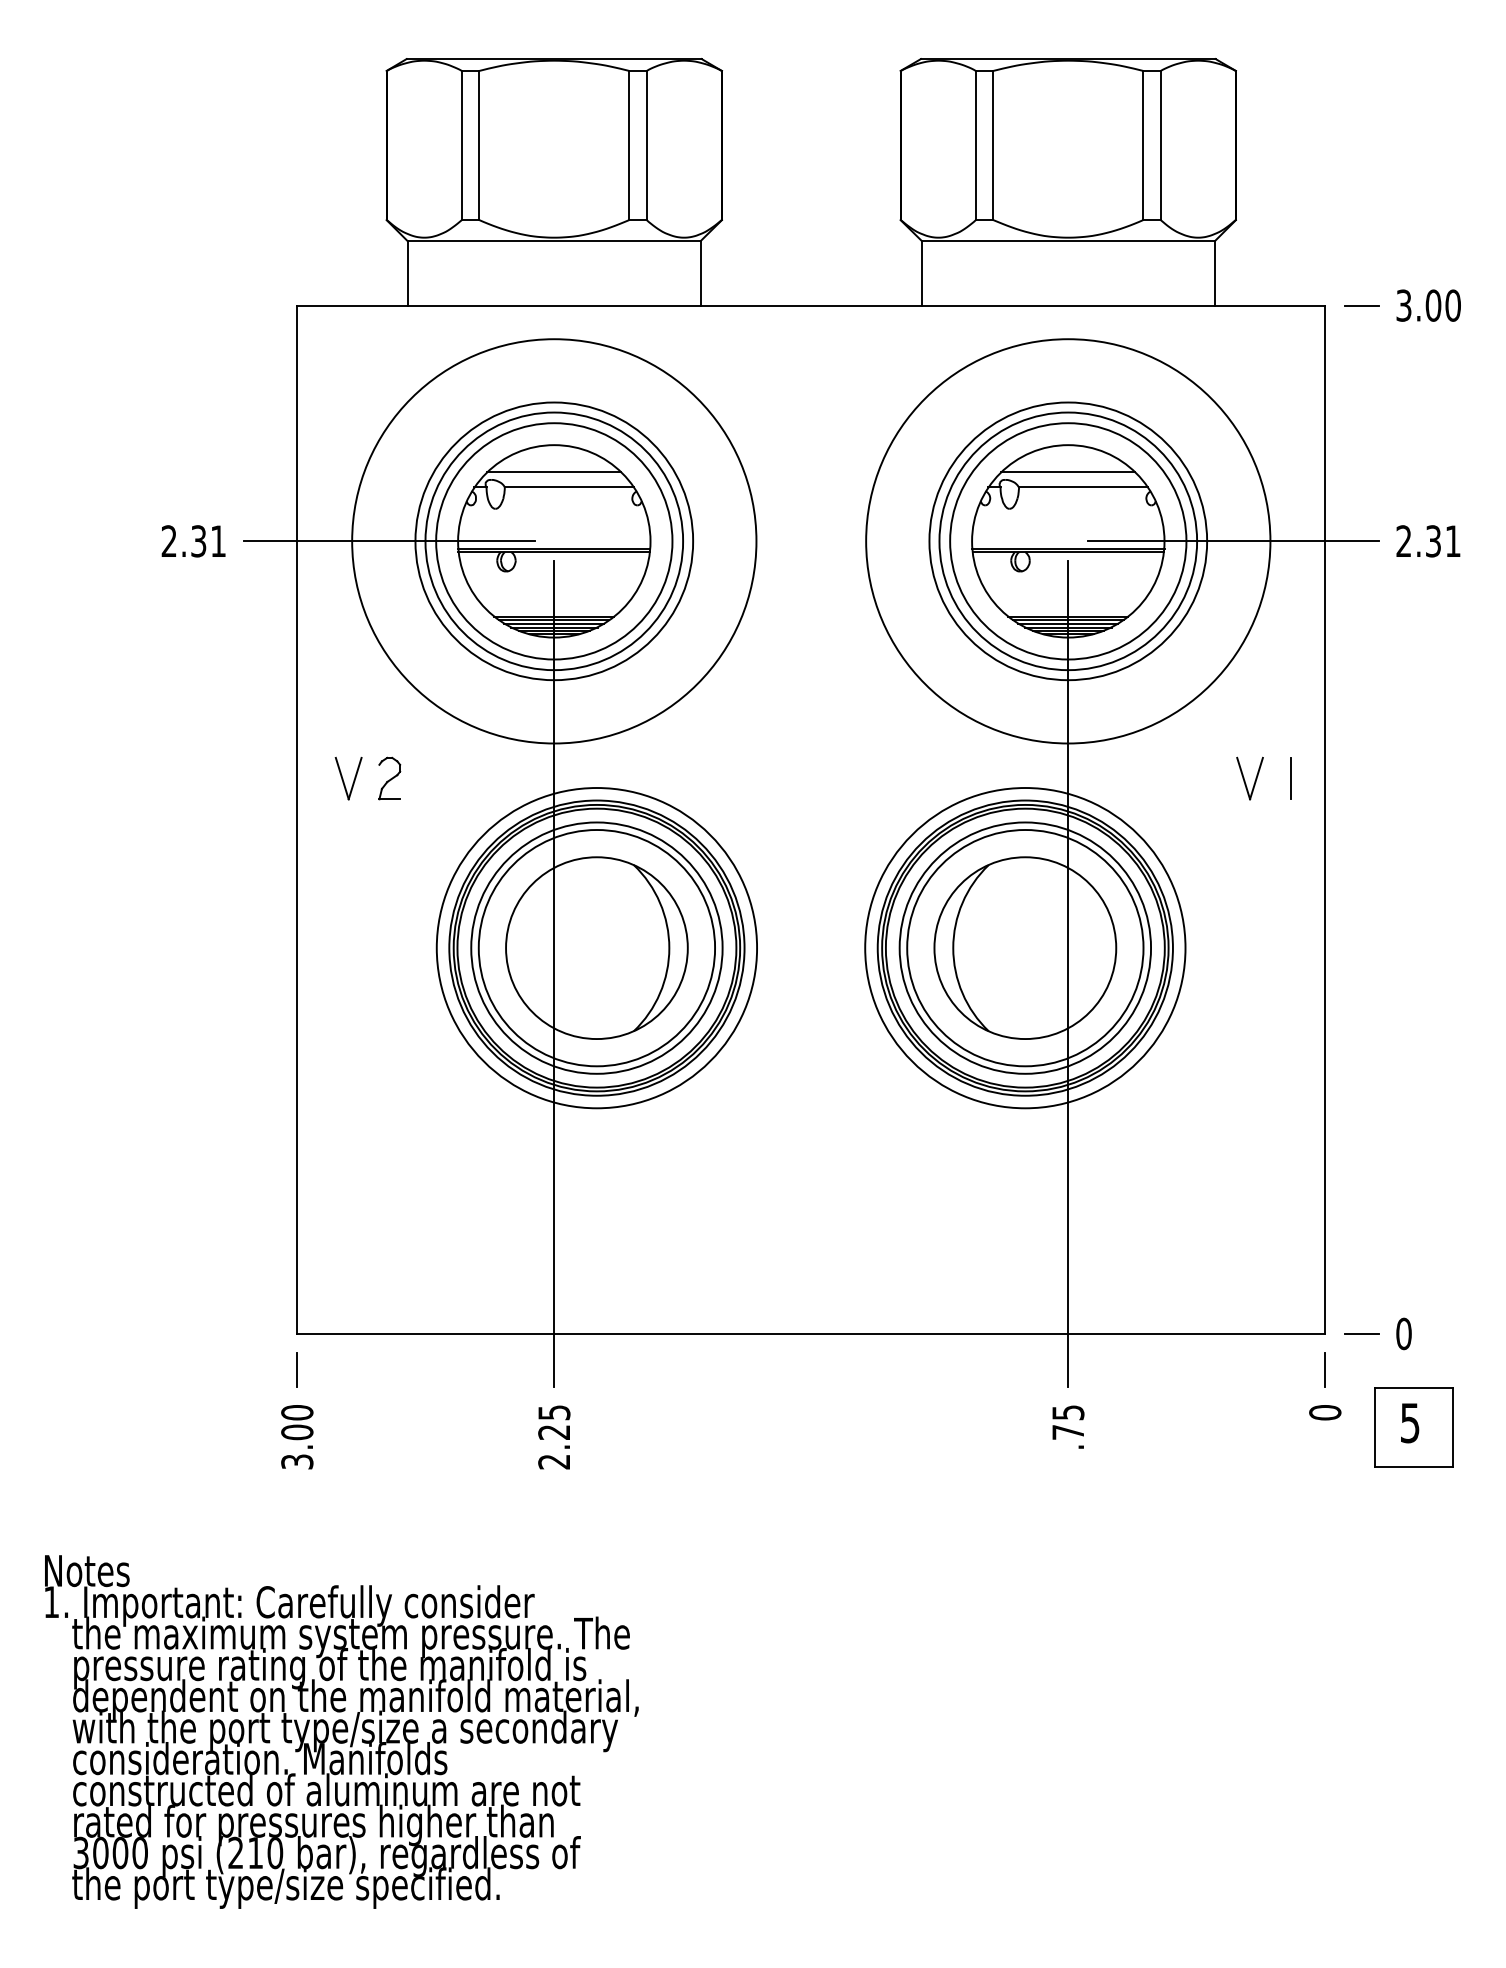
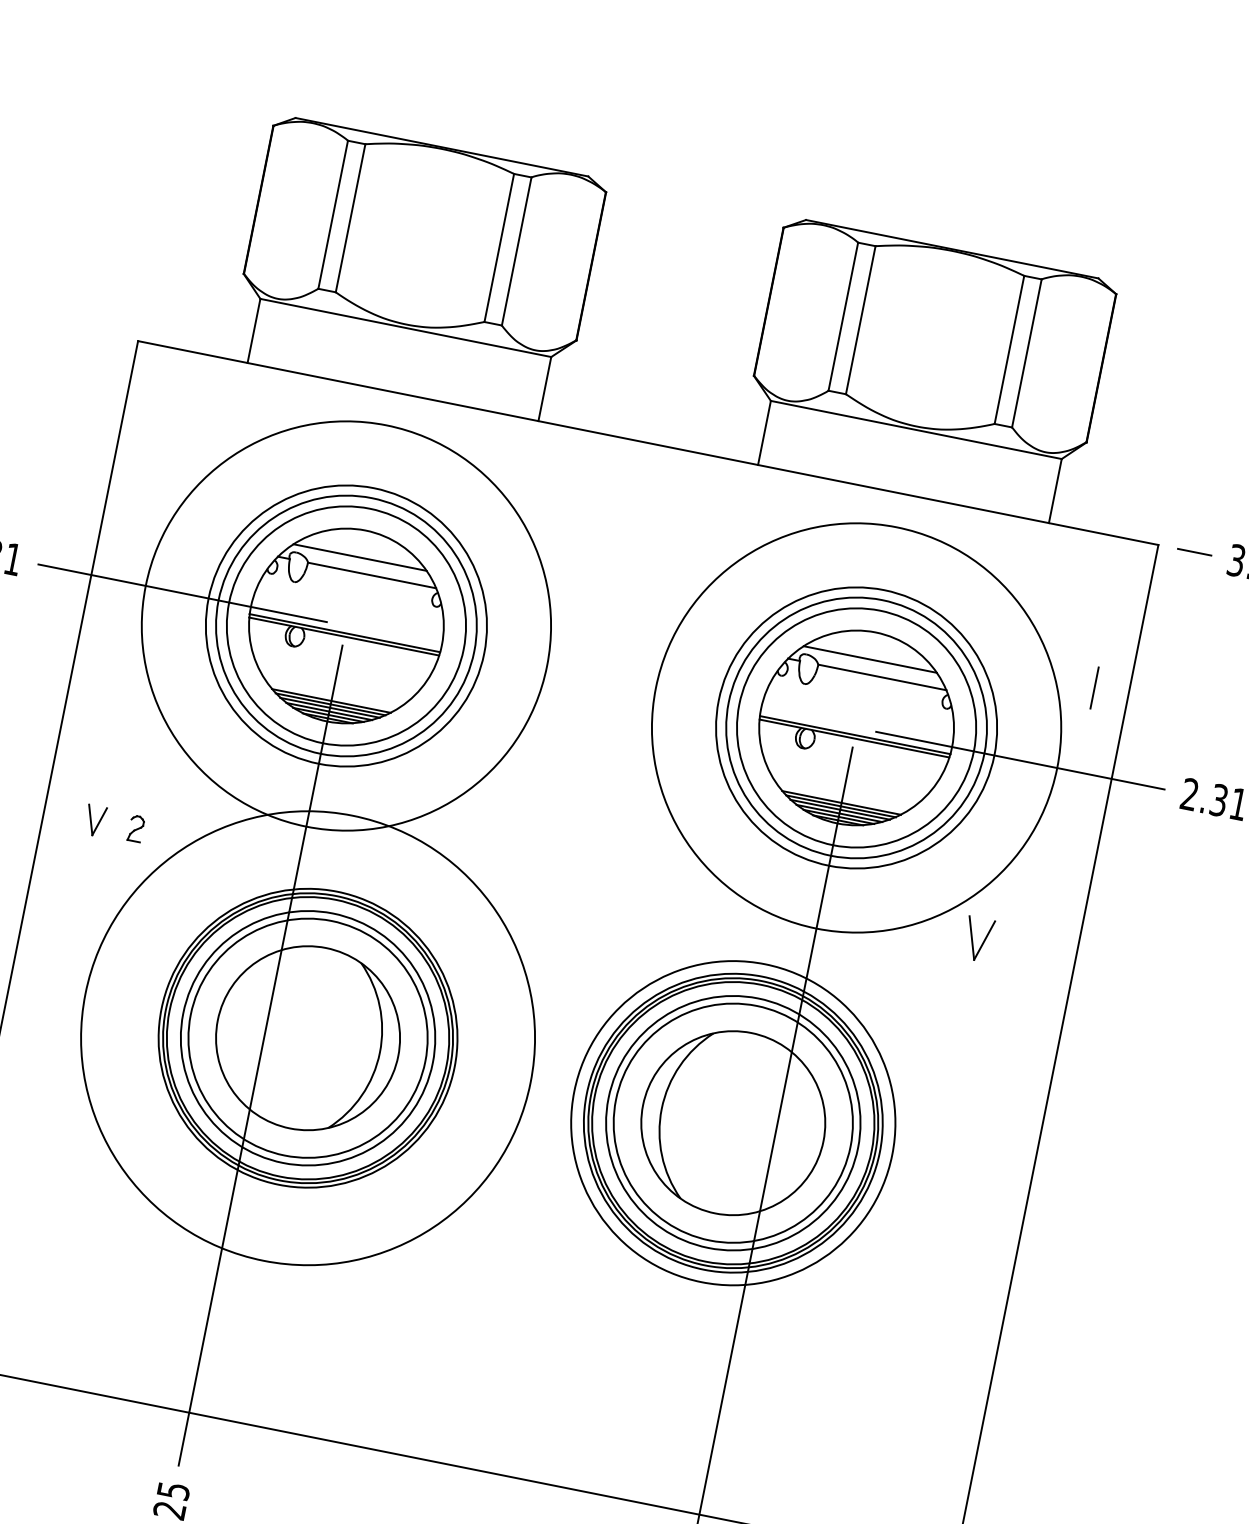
part: (348, 778) -> (95, 820), size x0.7
part: (389, 778) -> (135, 828), size x0.6
part: (1249, 778) -> (977, 939), moved
line: (1290, 778) -> (1093, 687), moved
circle: (596, 948) -> (307, 1038), size x1.4

